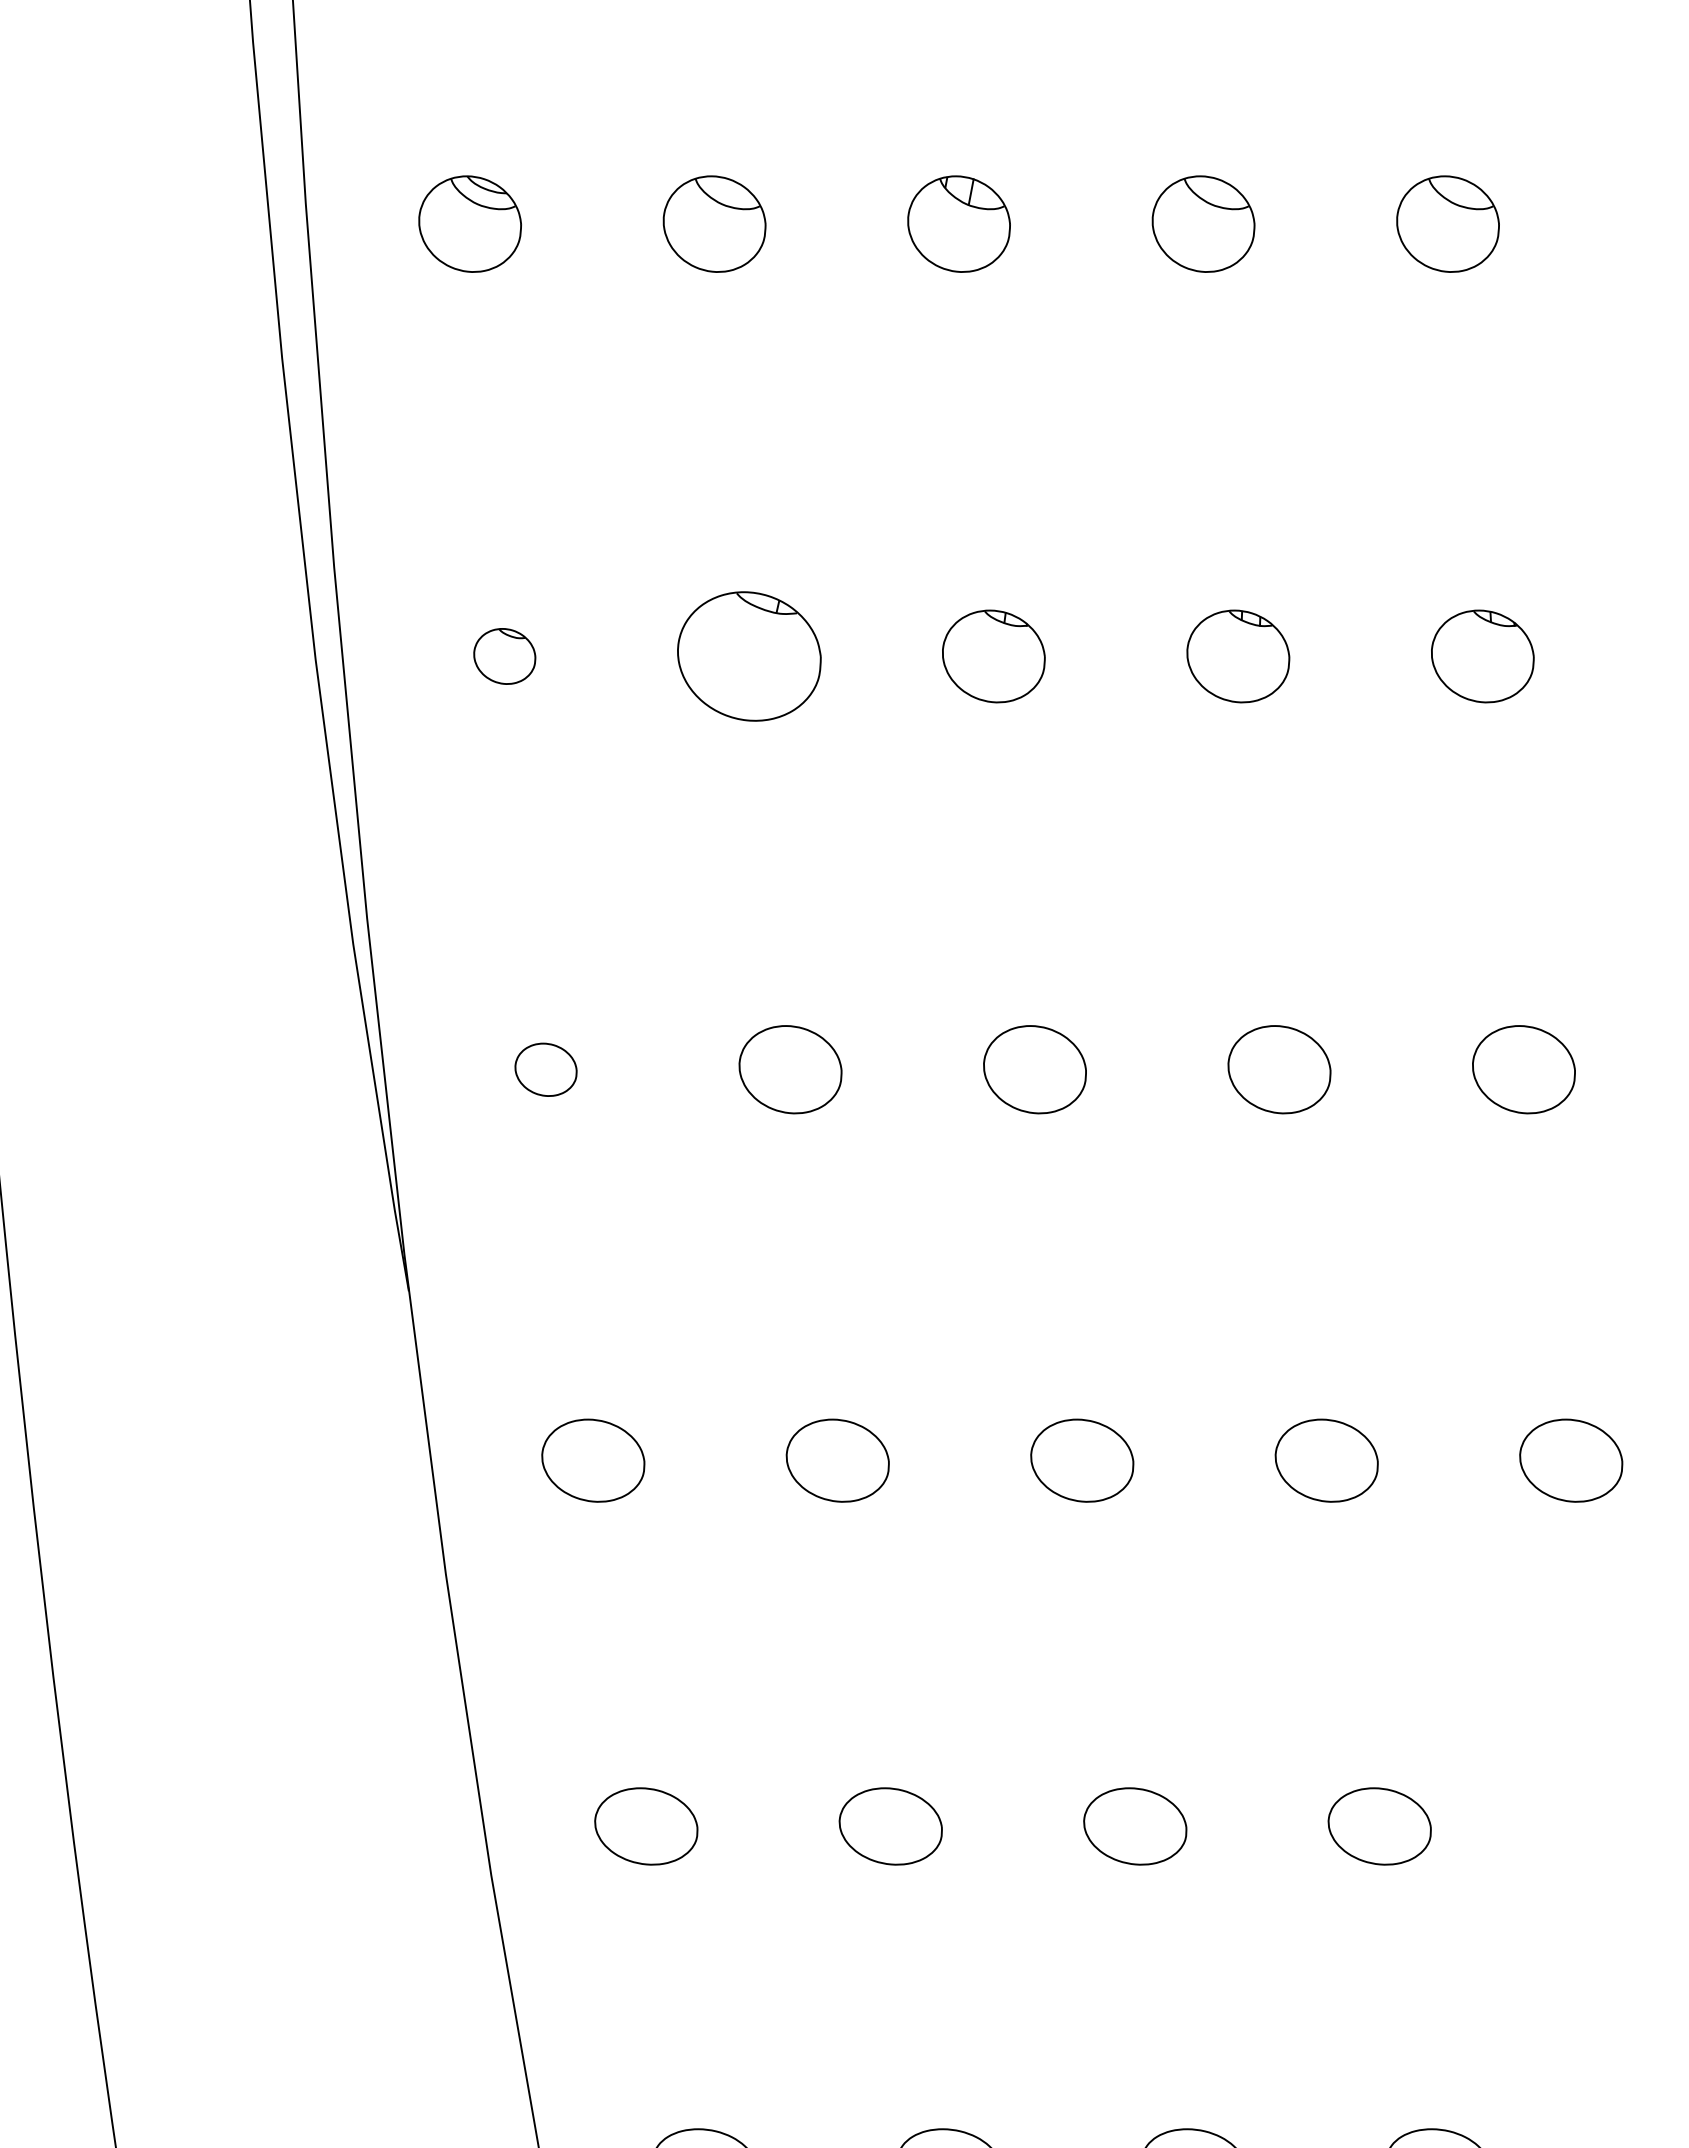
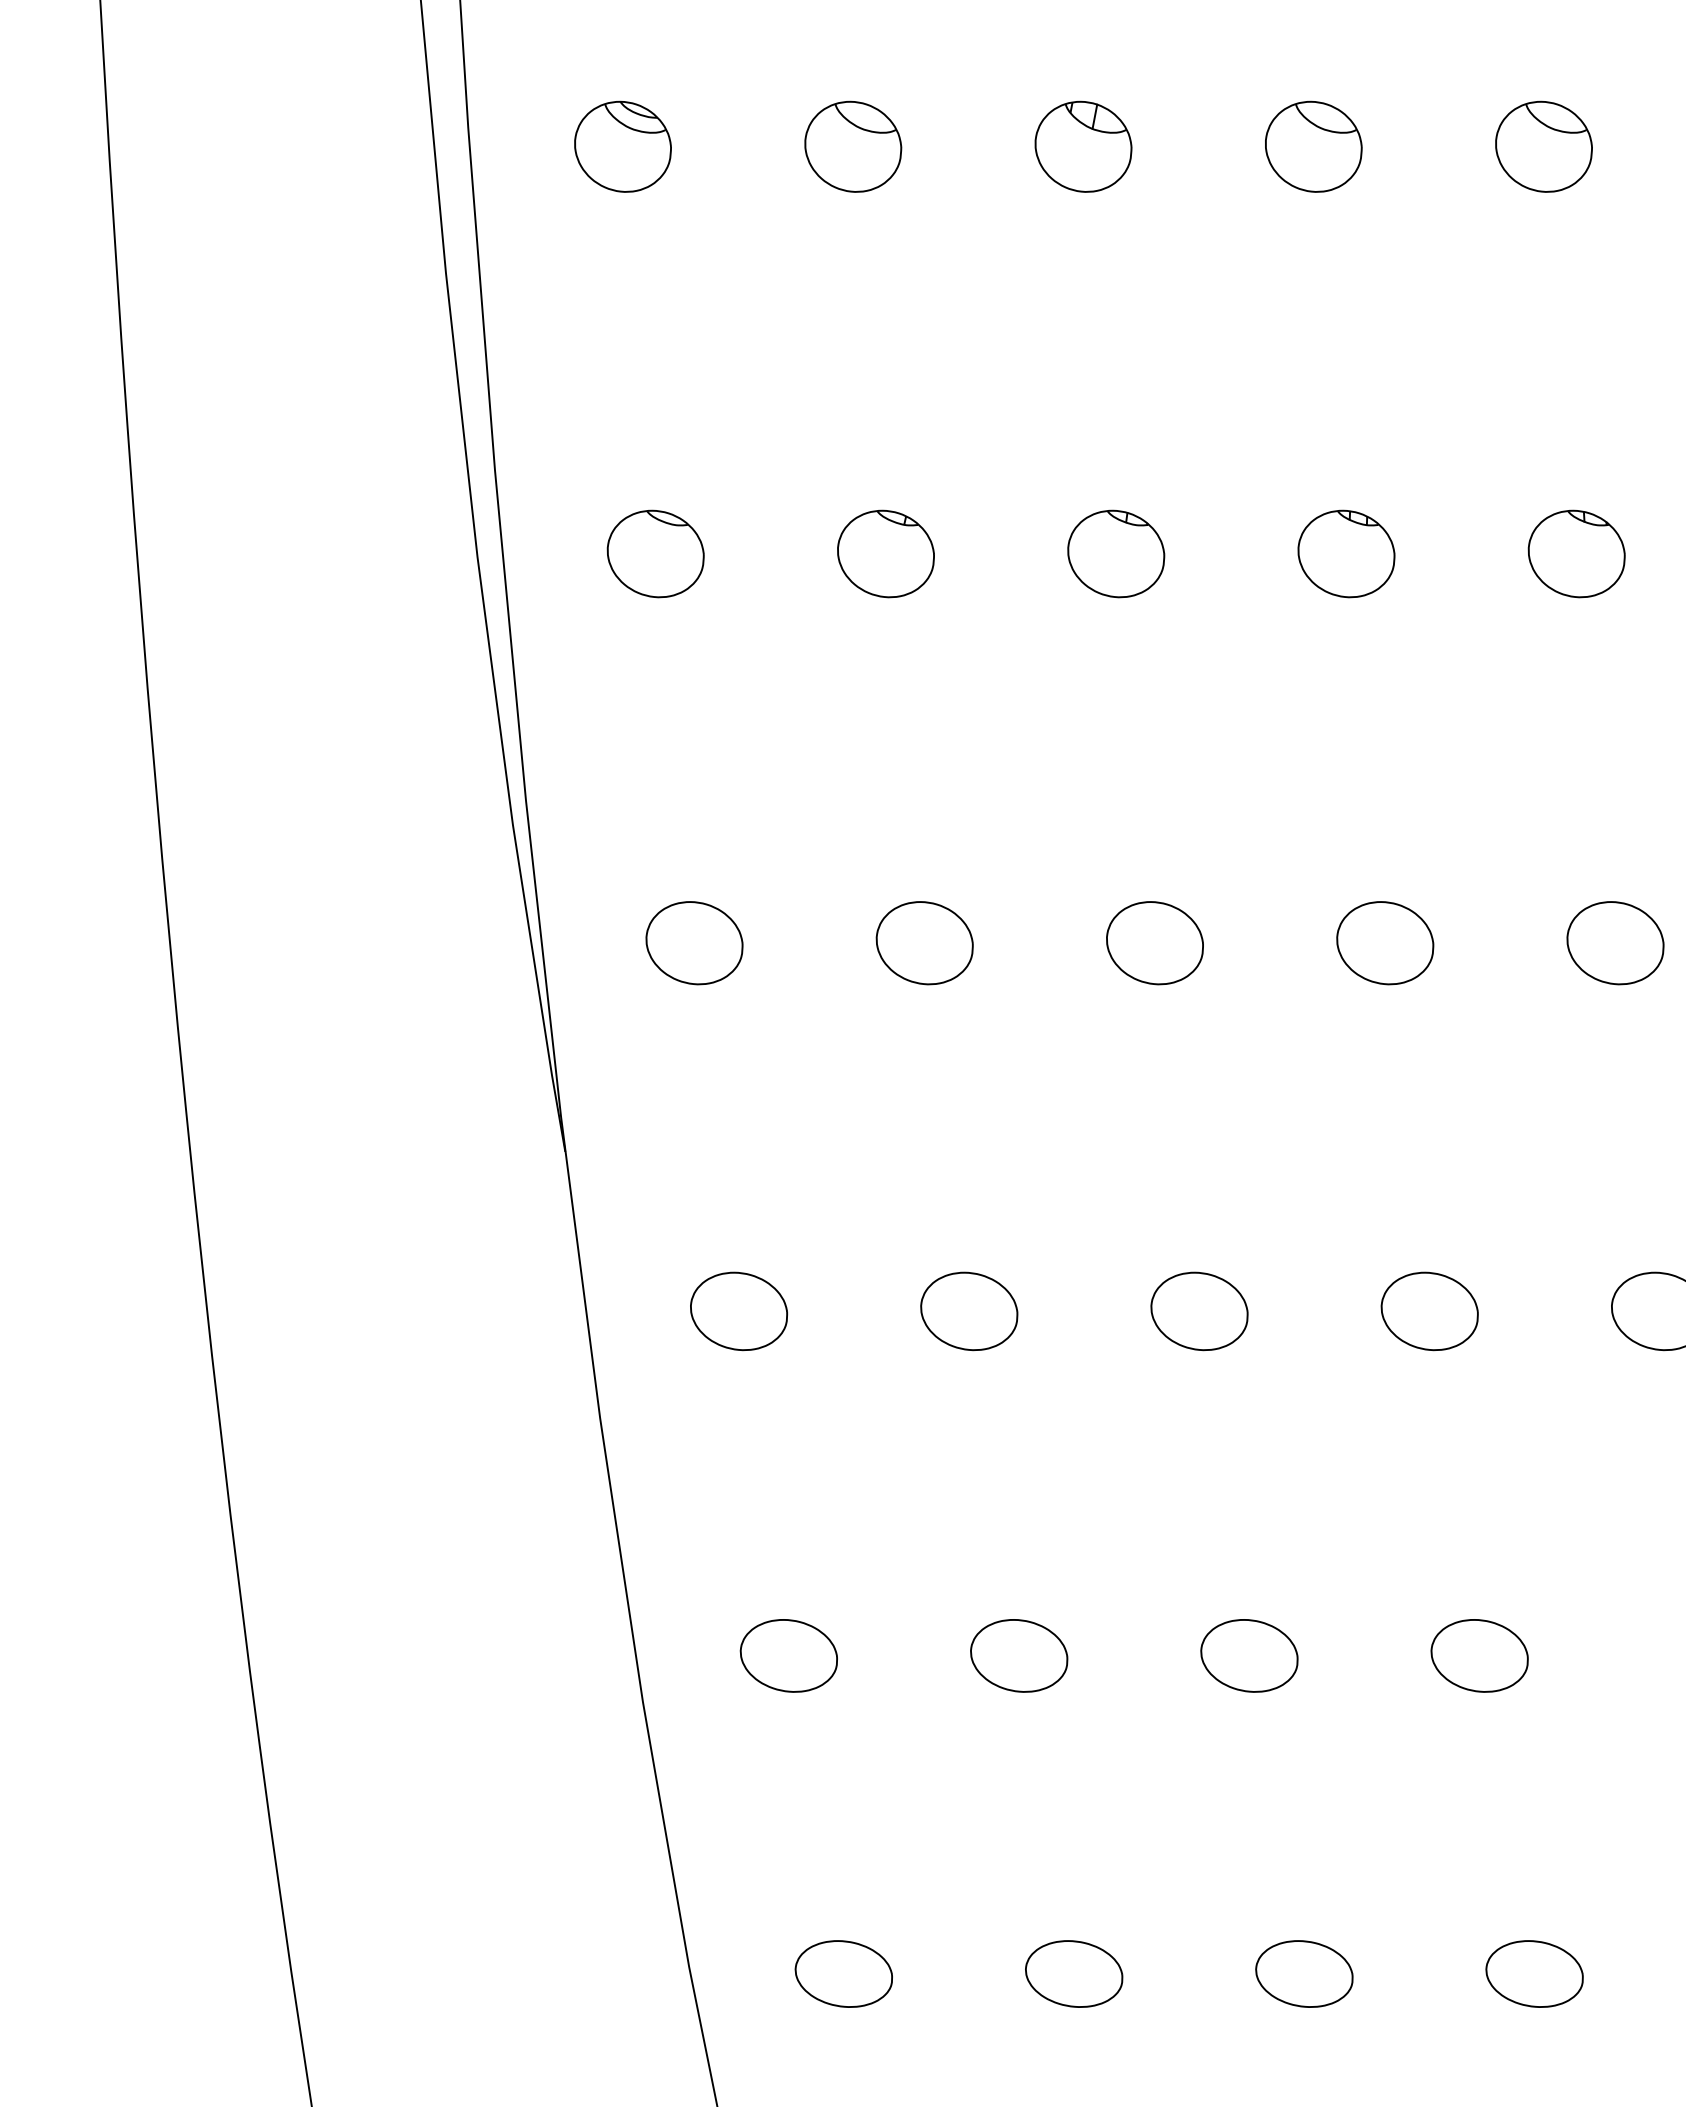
part: (504, 655) -> (655, 553), size x1.67
part: (748, 655) -> (885, 553), size x0.71
part: (546, 1070) -> (694, 943), size x1.67

